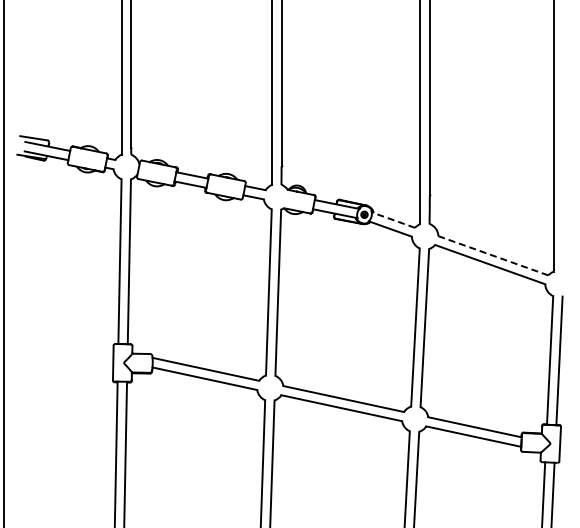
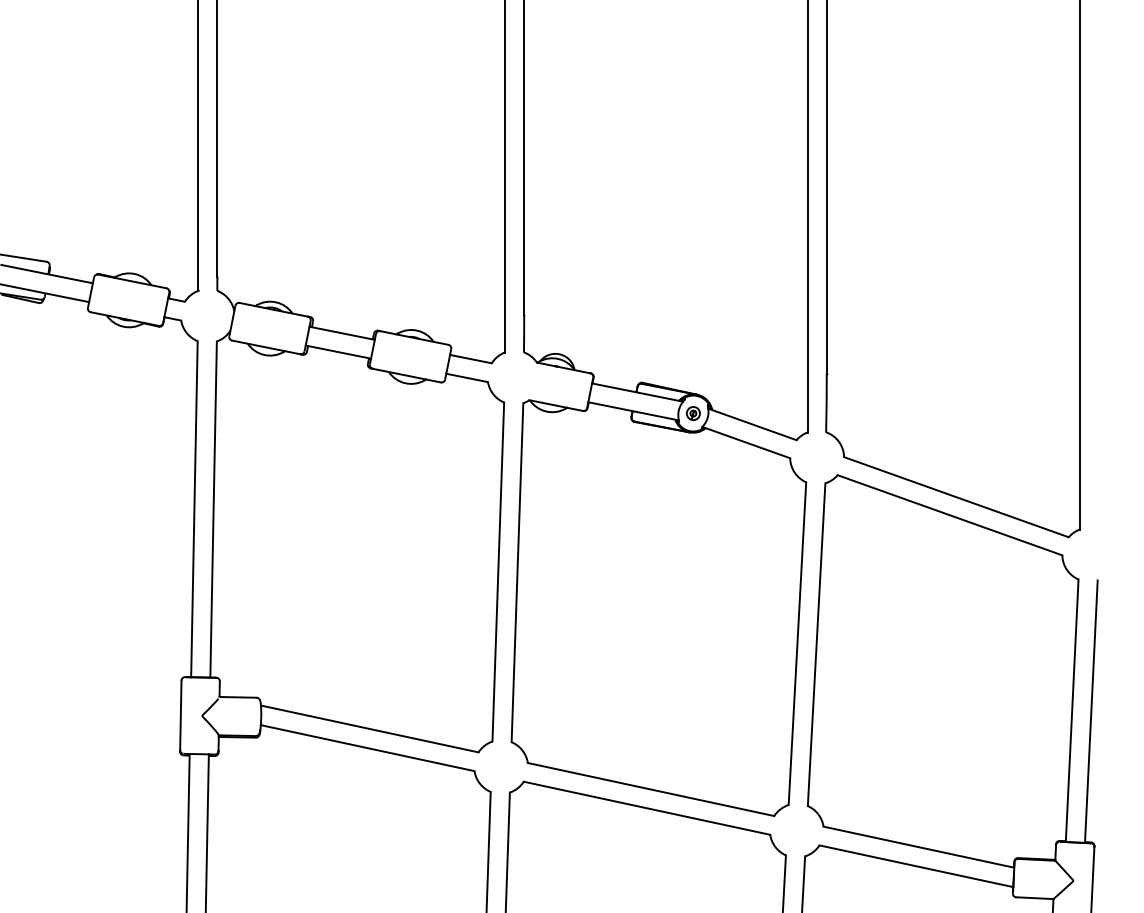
line: (393, 220) -> (752, 425), dashed -> solid
line: (492, 255) -> (954, 496), dashed -> solid

